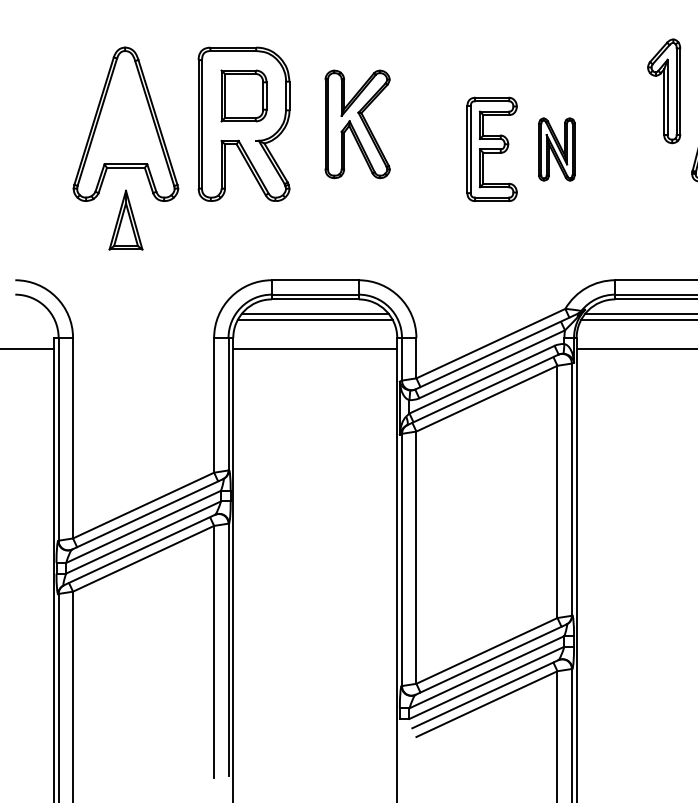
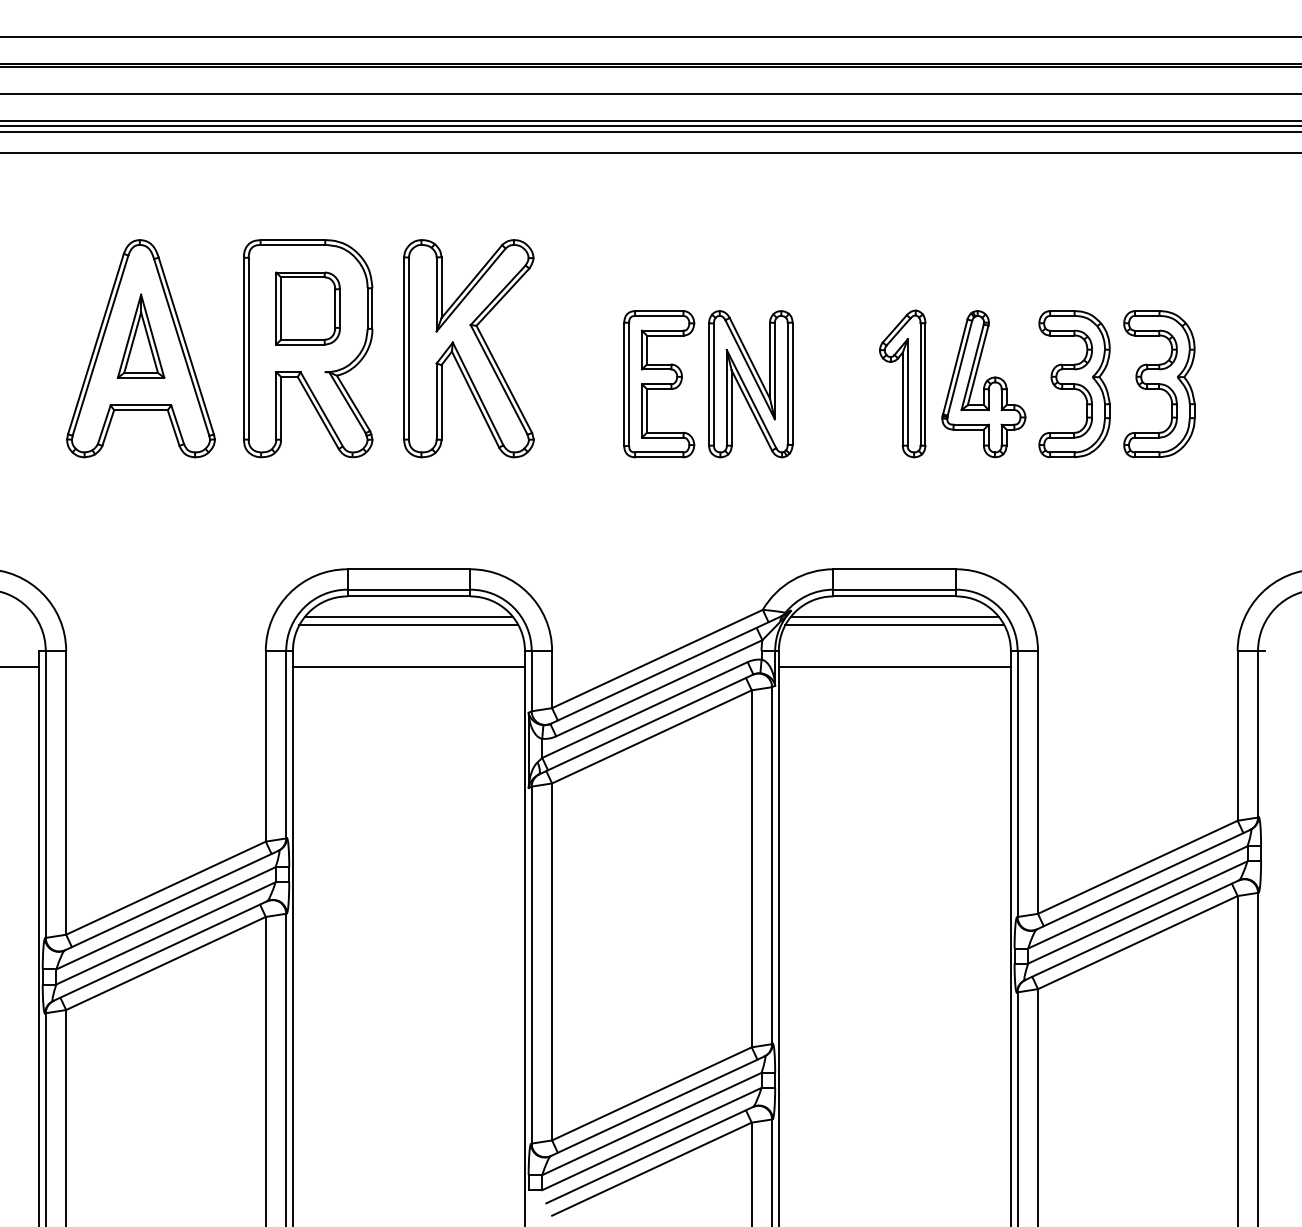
part: (664, 91) -> (902, 383), moved
part: (357, 124) -> (468, 348), size x1.43
part: (556, 149) -> (750, 384), size x1.67
part: (125, 219) -> (140, 335), moved

